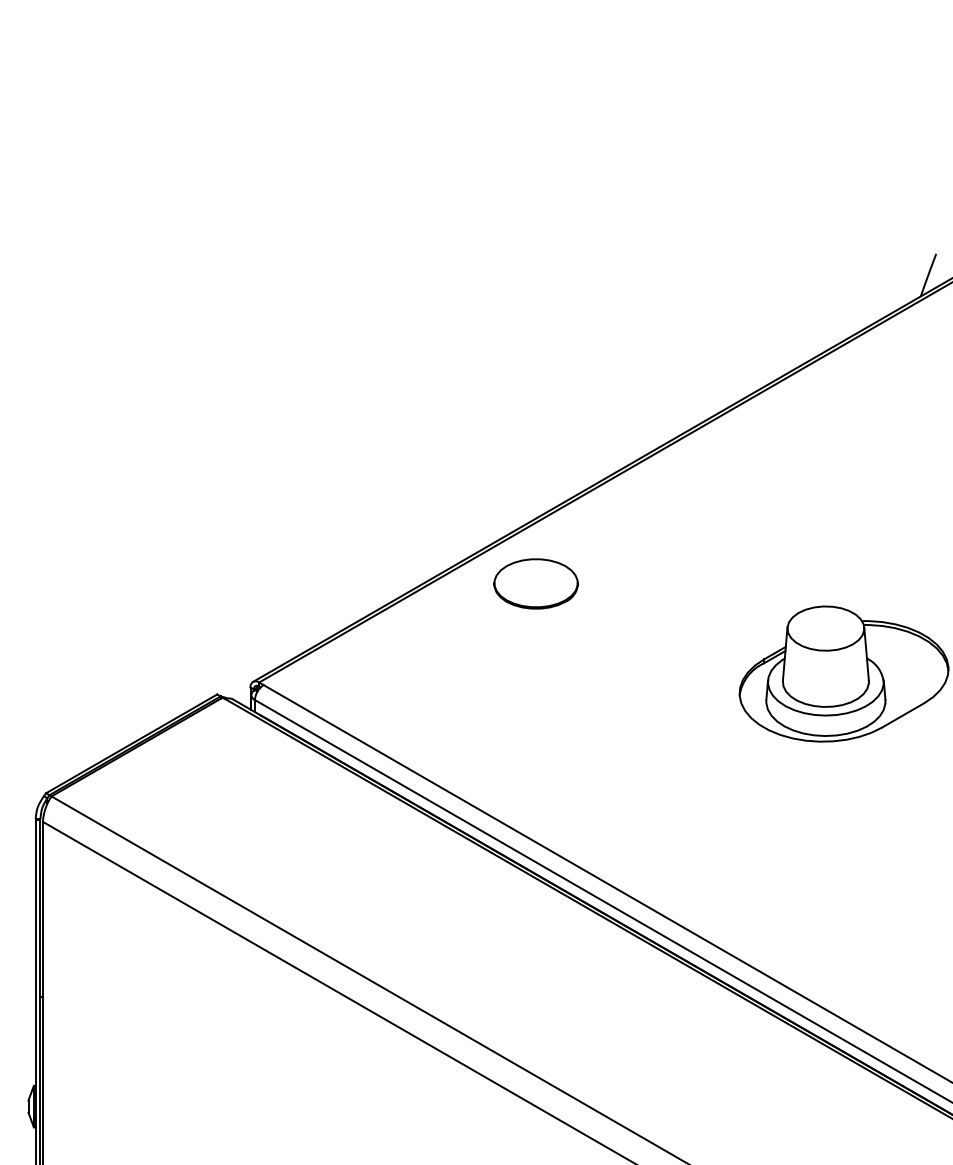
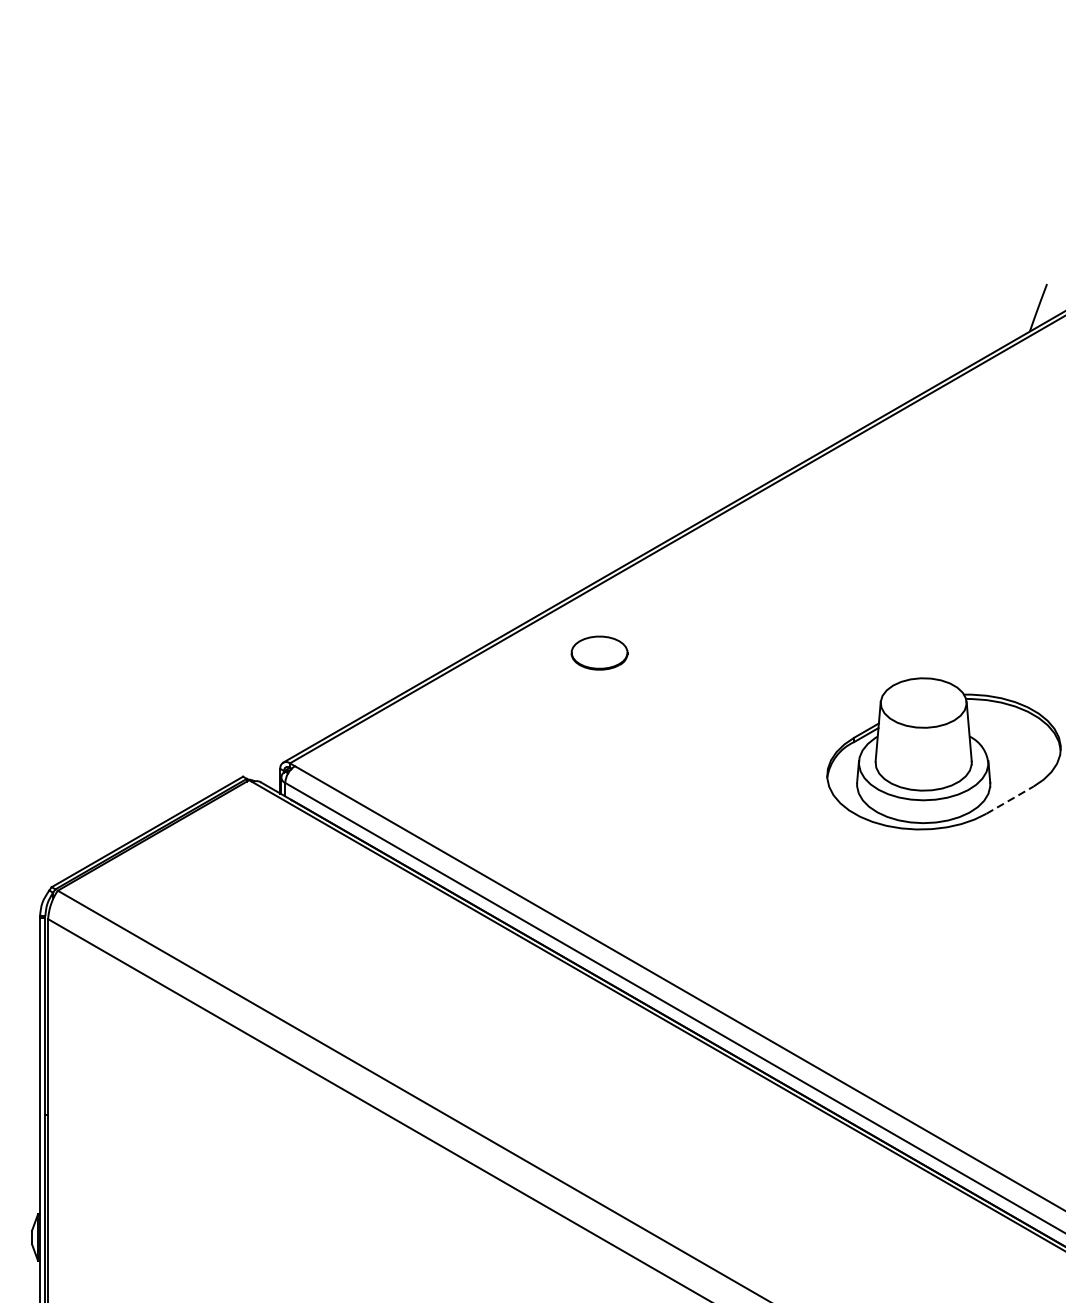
part: (535, 583) -> (598, 652), size x0.6
line: (903, 715) -> (1010, 800), solid -> dashed

